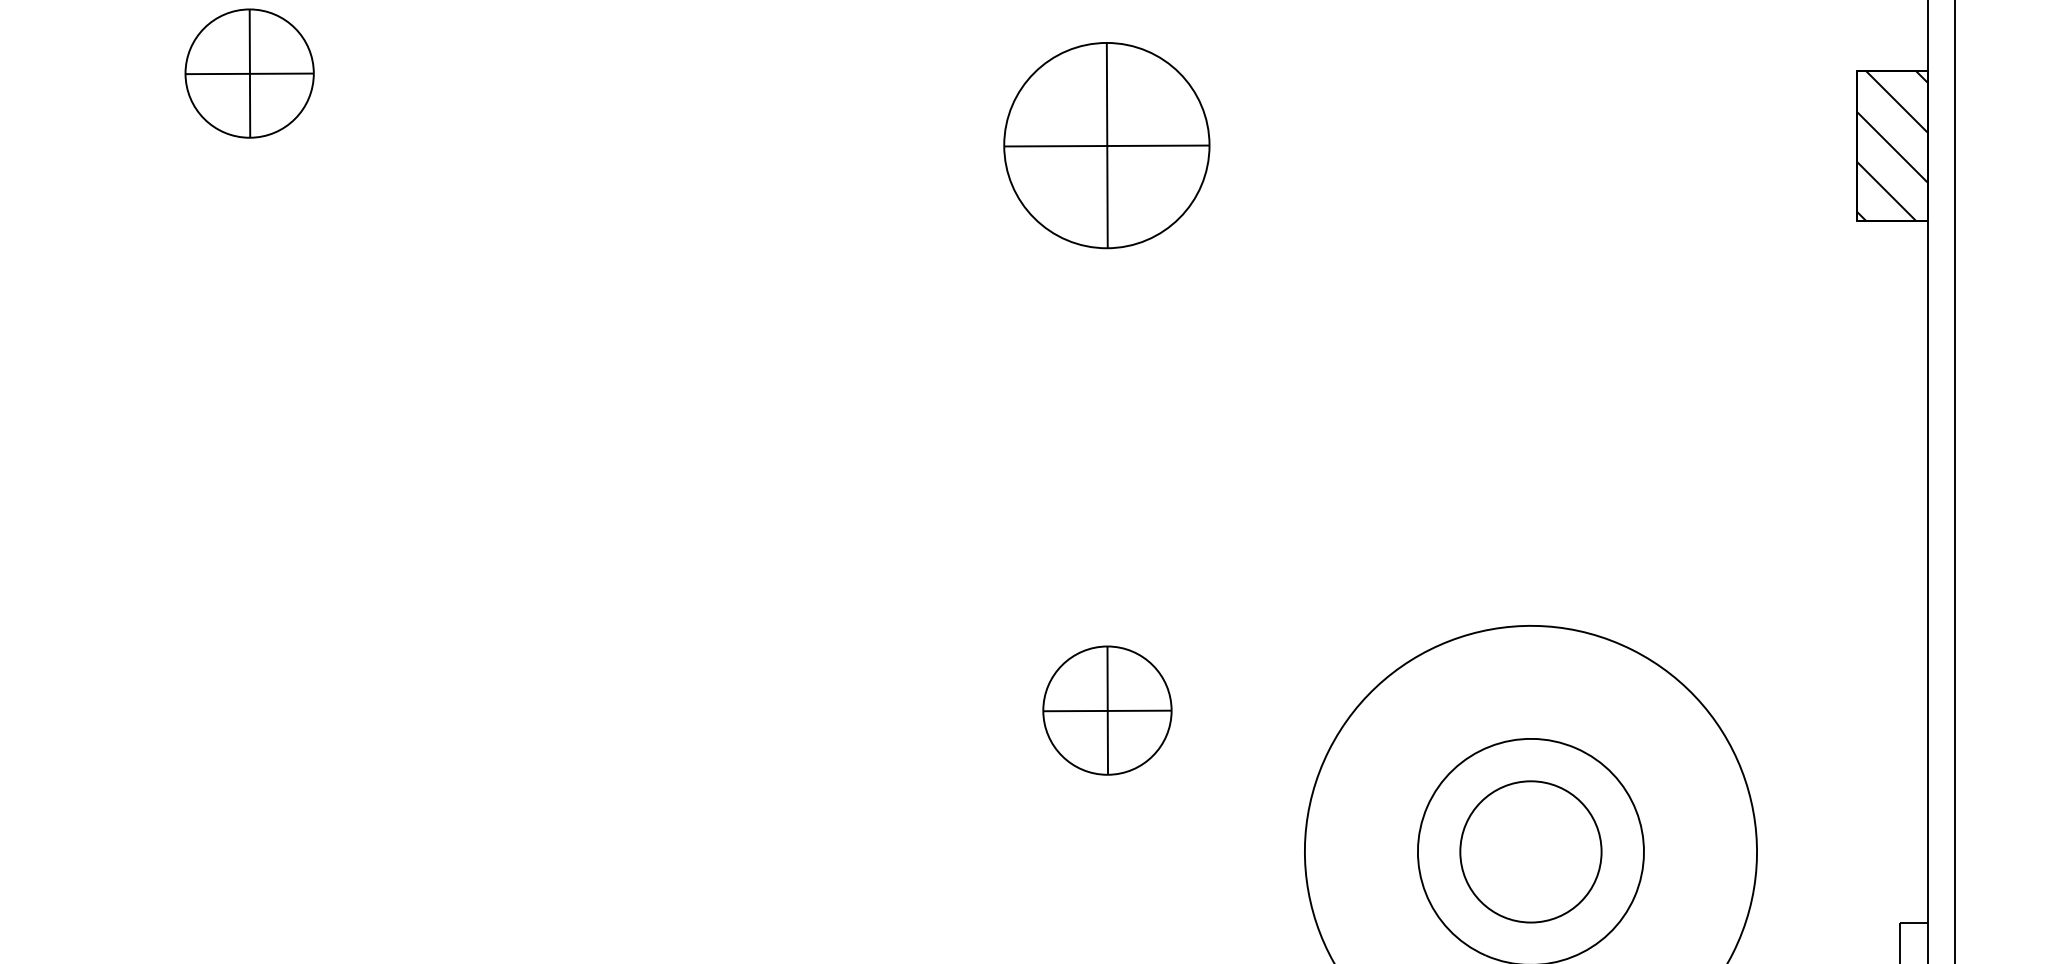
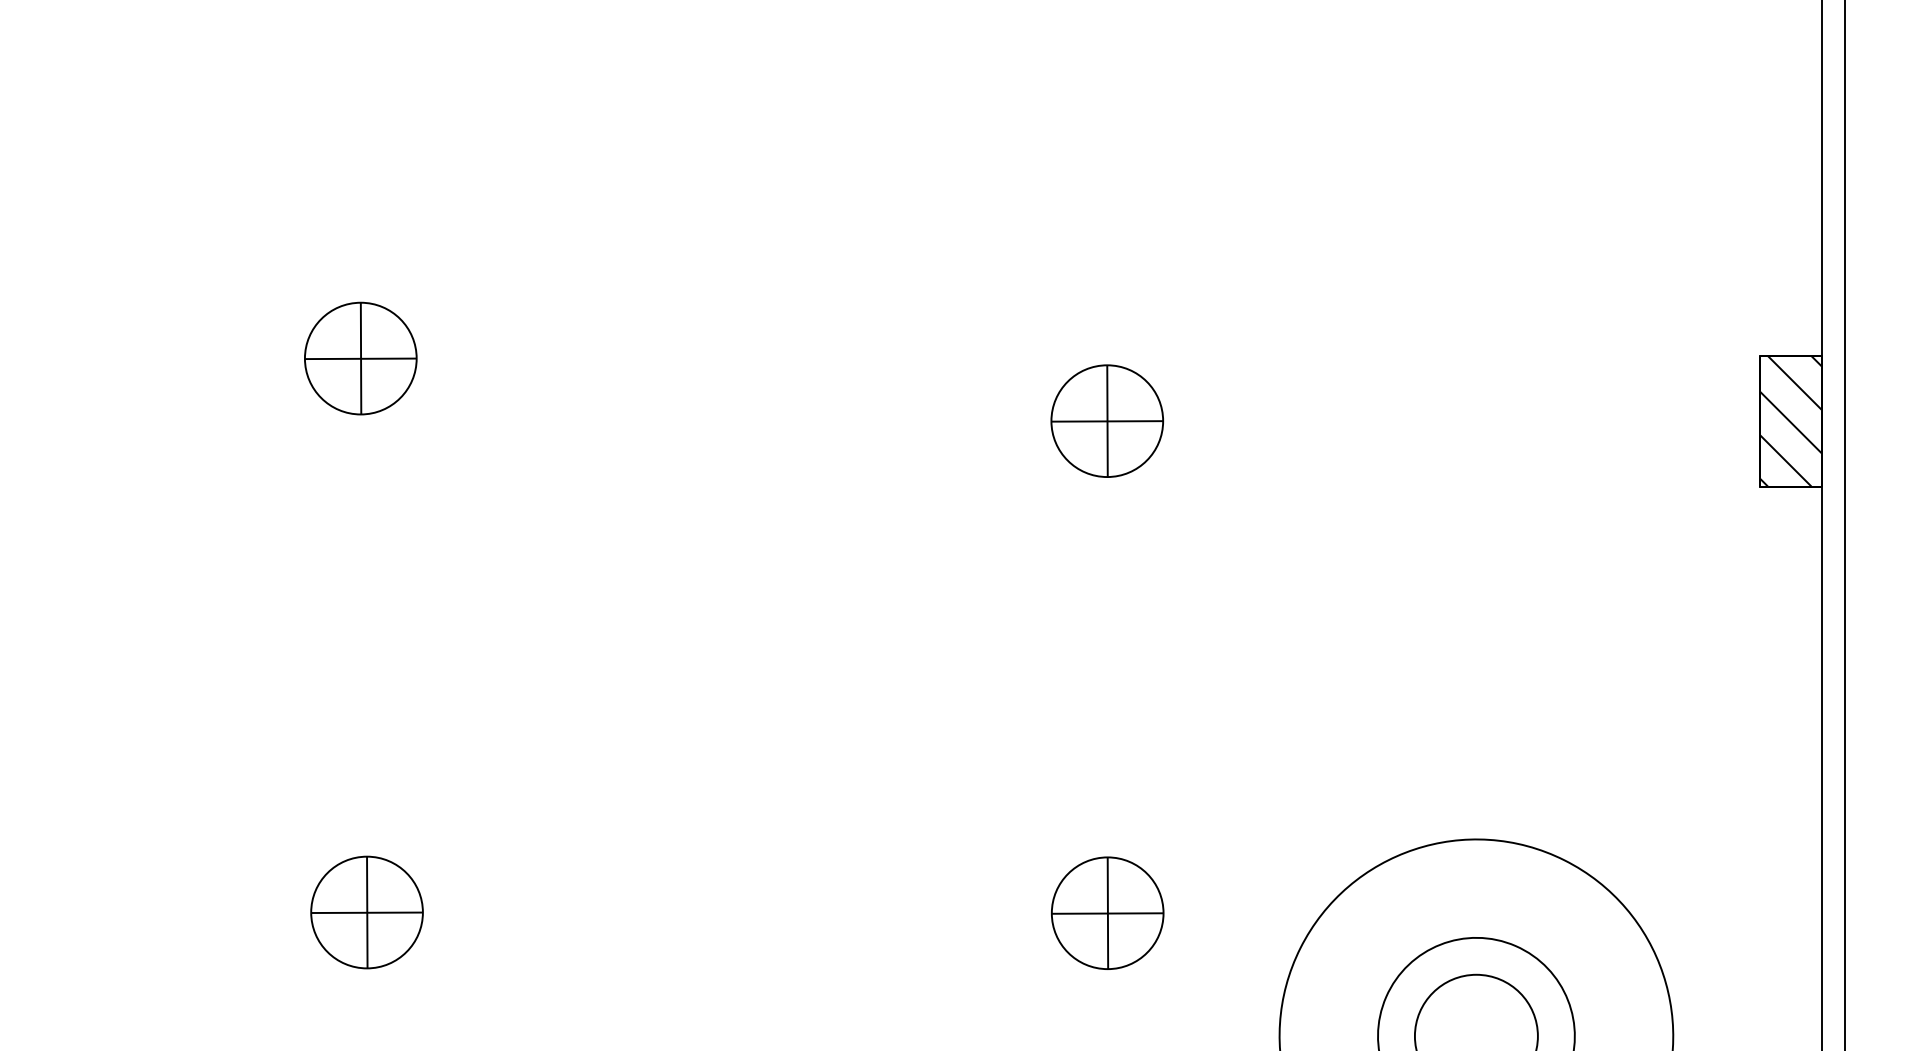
part: (1107, 144) -> (1107, 420), size x0.62
part: (256, 709) -> (366, 912), added

